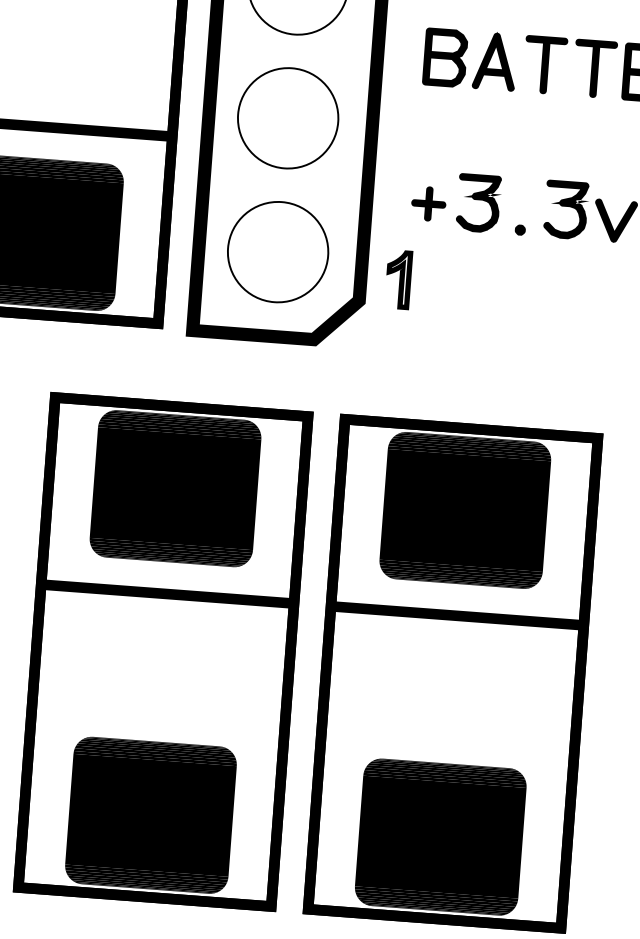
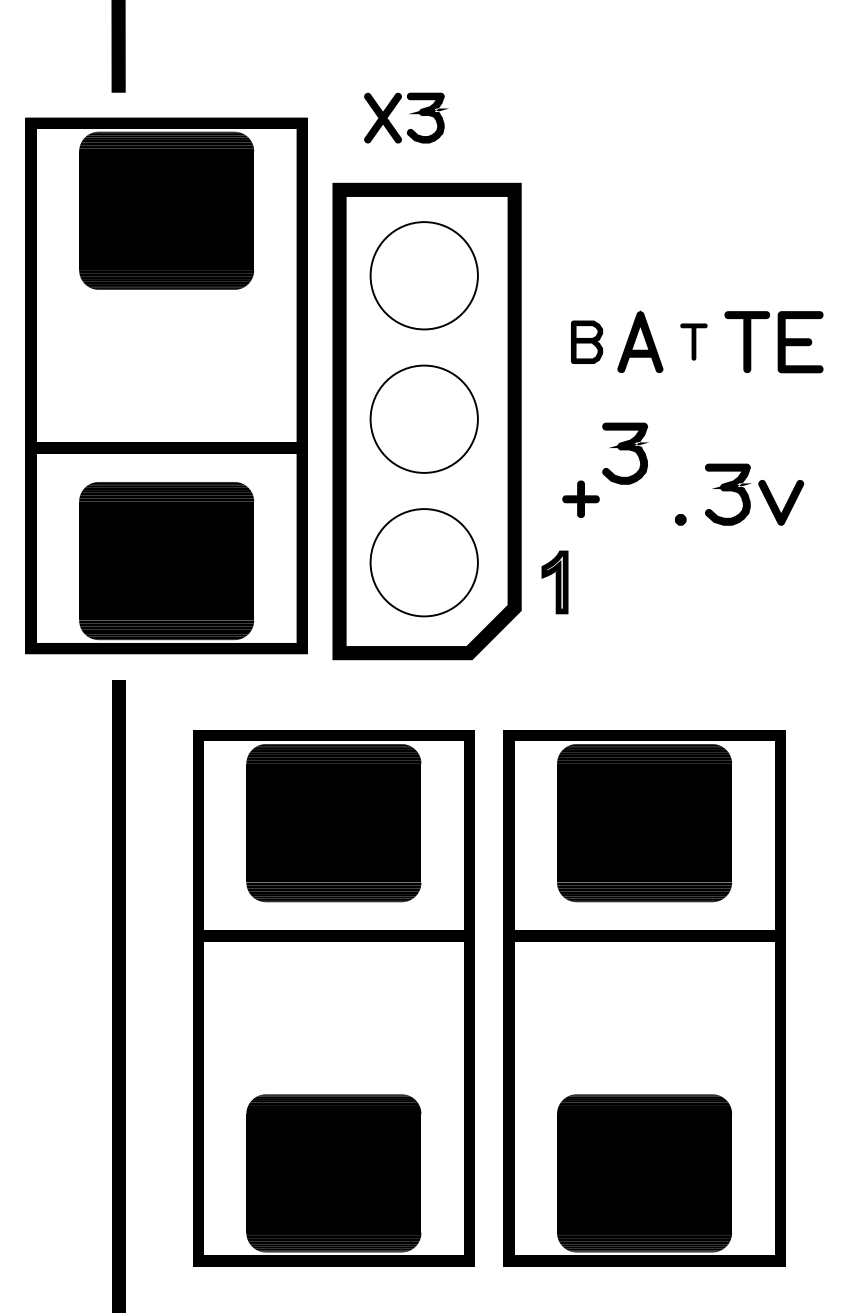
part: (444, 58) -> (586, 342), size x0.7
part: (544, 64) -> (693, 341), size x0.6
part: (478, 203) -> (625, 453), moved

